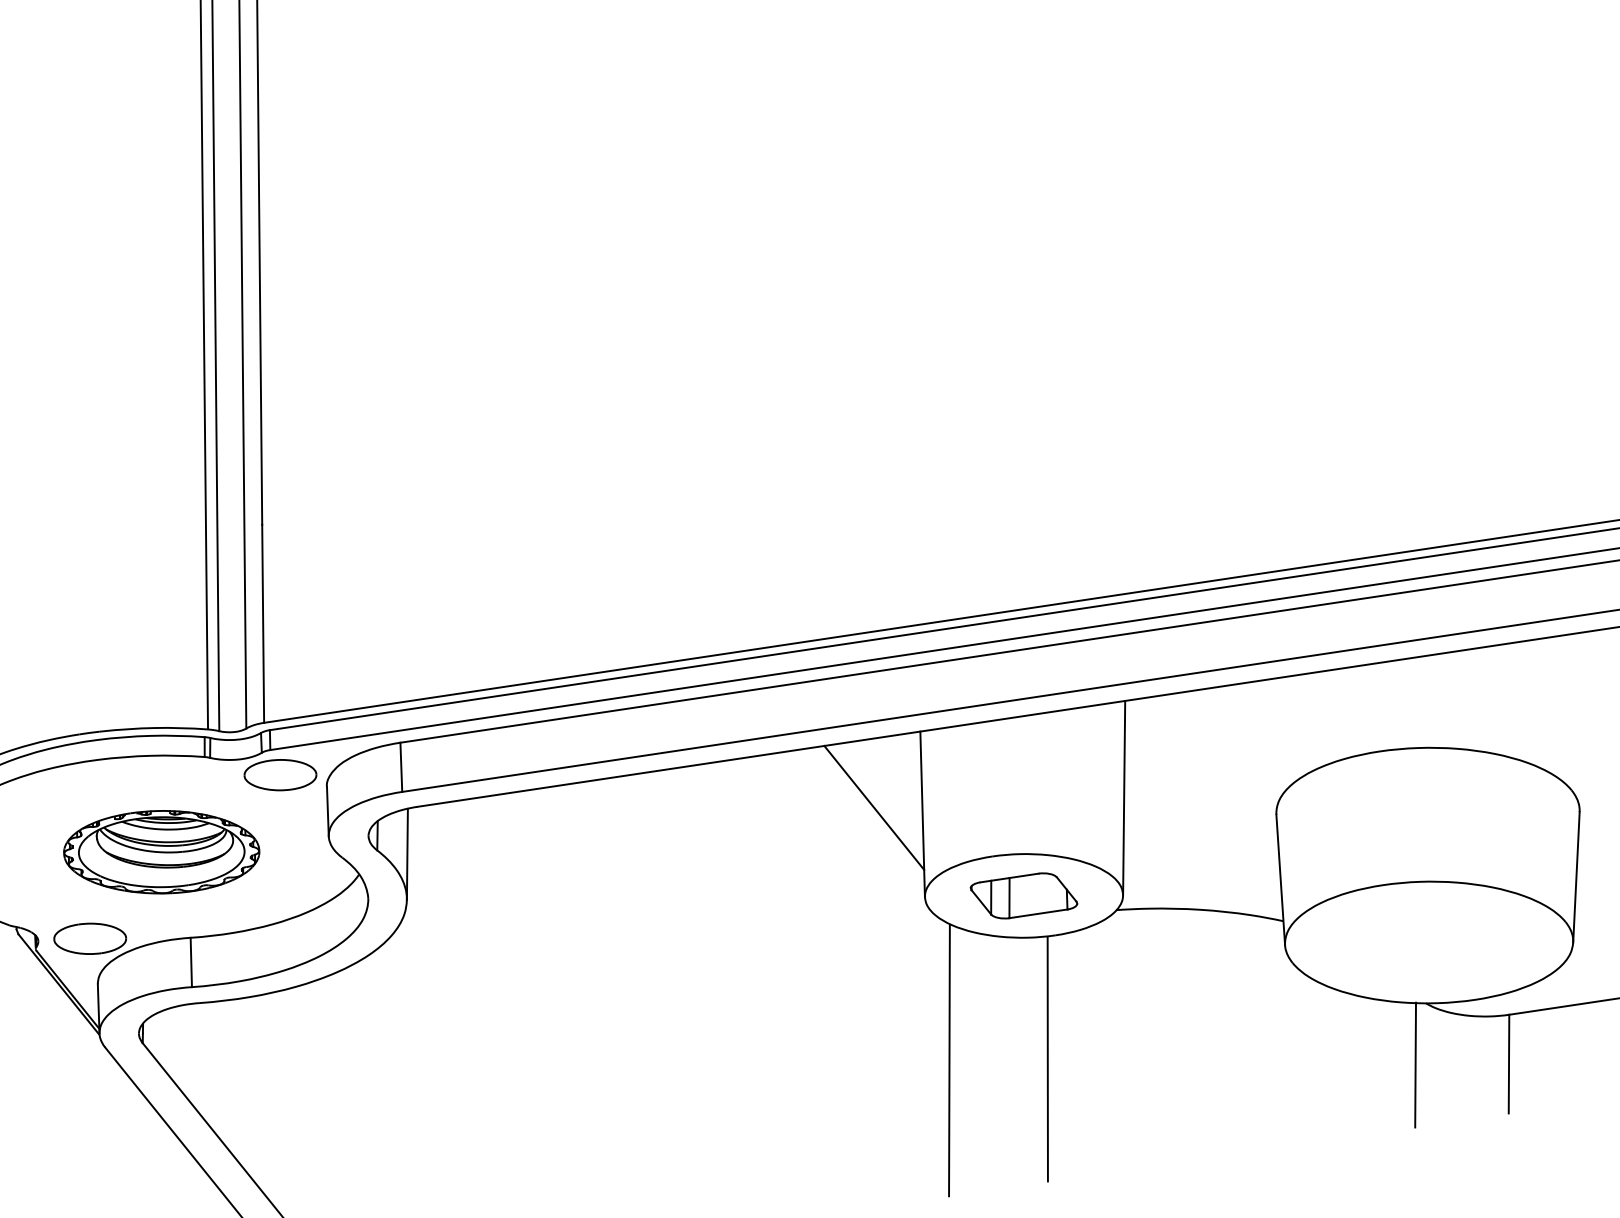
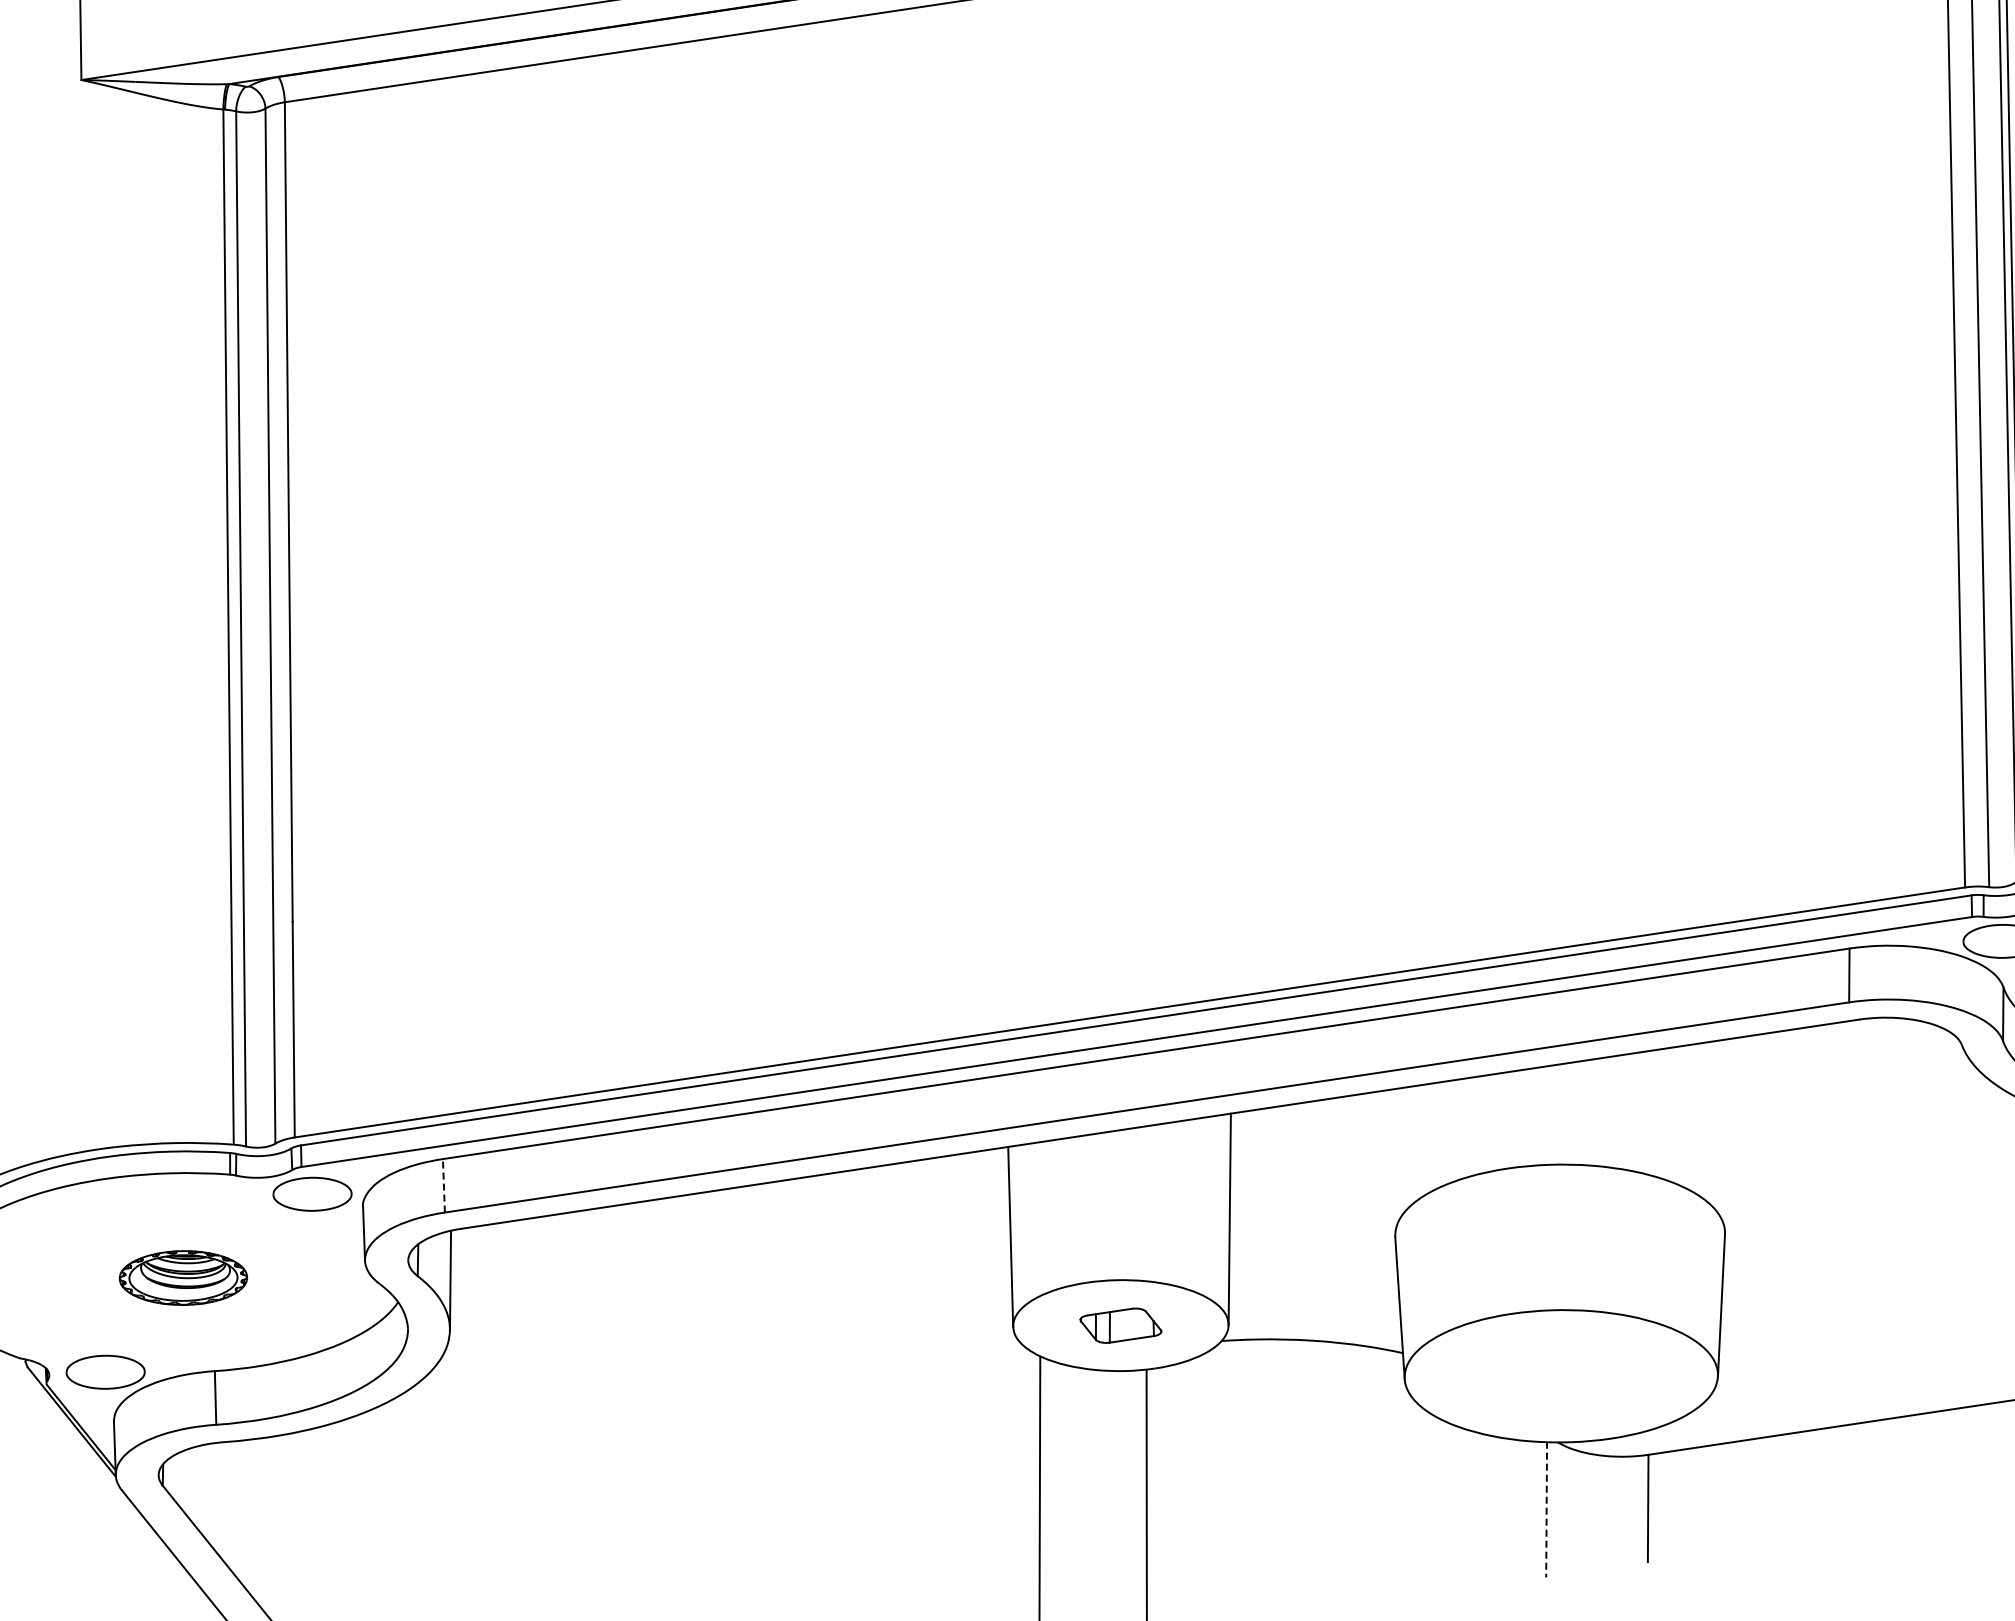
line: (400, 767) -> (443, 1185), solid -> dashed
line: (873, 807) -> (957, 1229), removed
part: (161, 851) -> (183, 1277), size x0.6
part: (1023, 895) -> (1120, 1325), size x0.7
line: (1415, 1065) -> (1546, 1509), solid -> dashed

